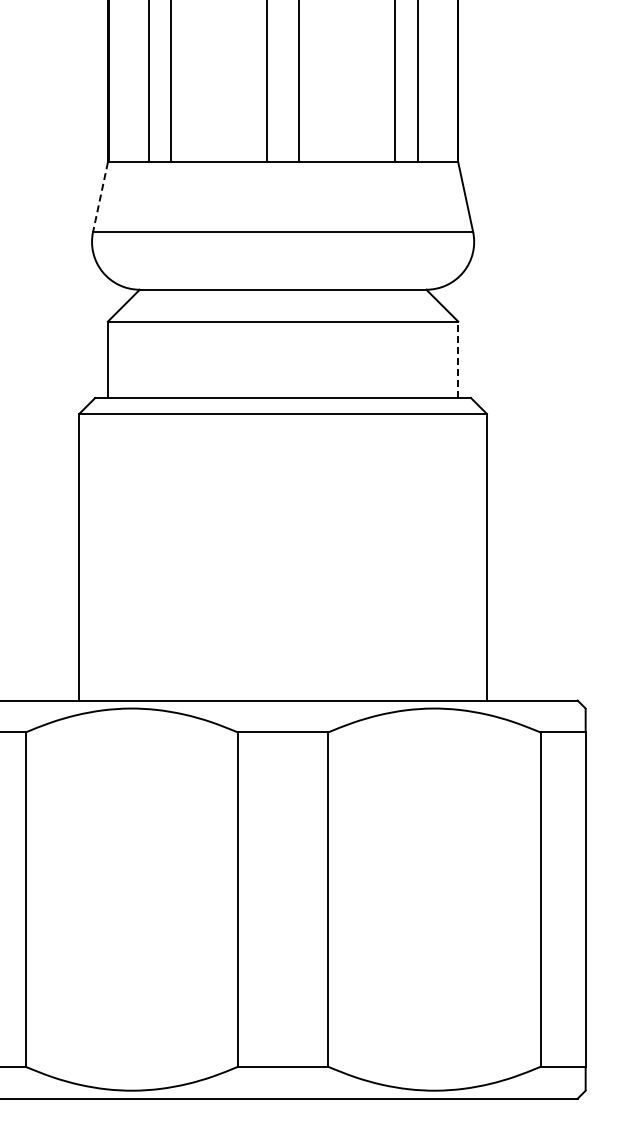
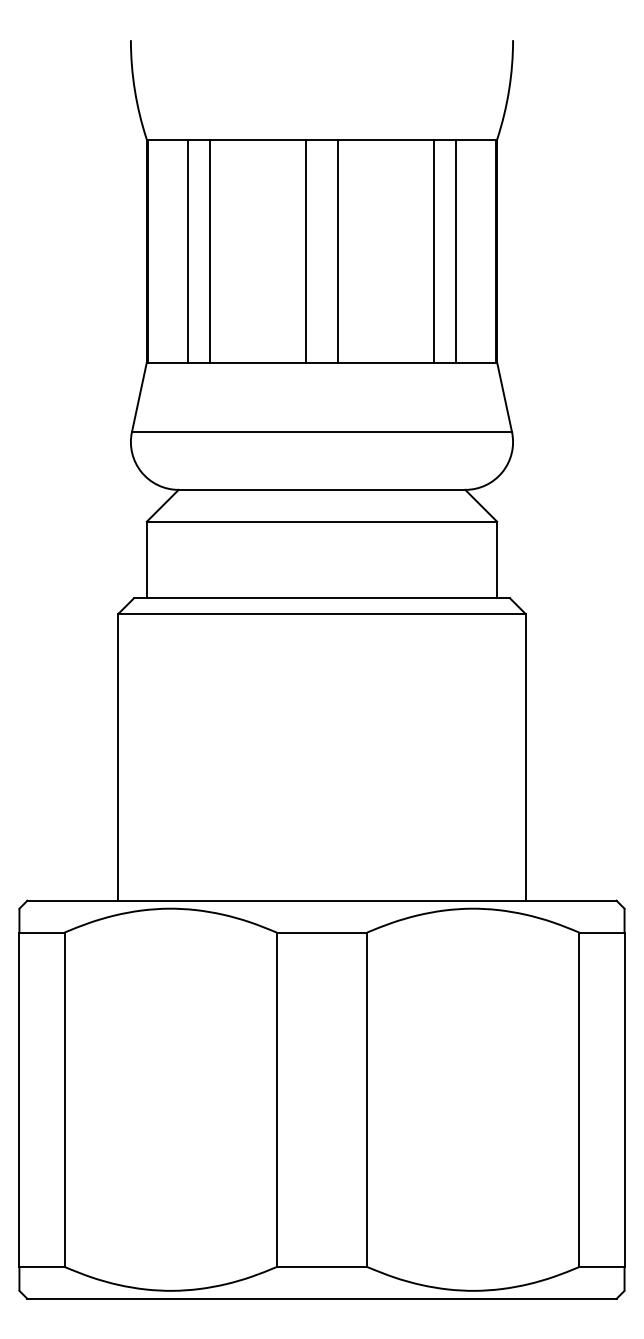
line: (100, 197) -> (139, 397), dashed -> solid
line: (458, 359) -> (497, 559), dashed -> solid

